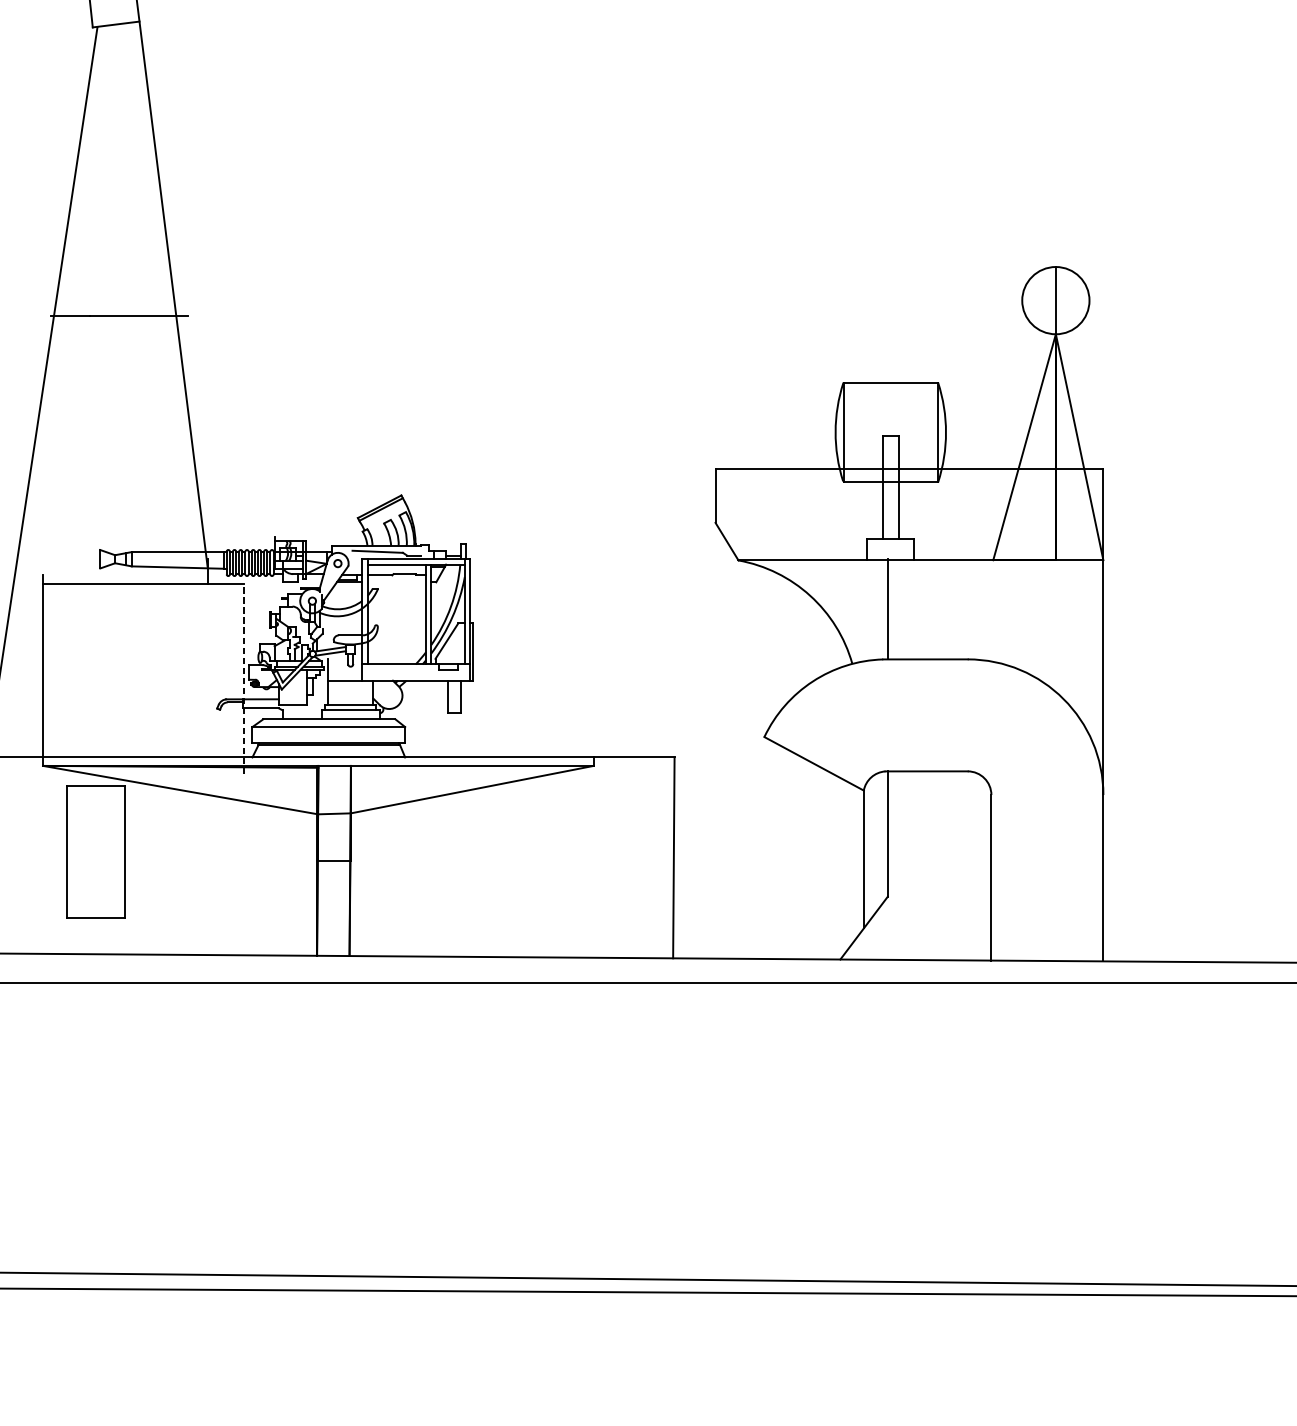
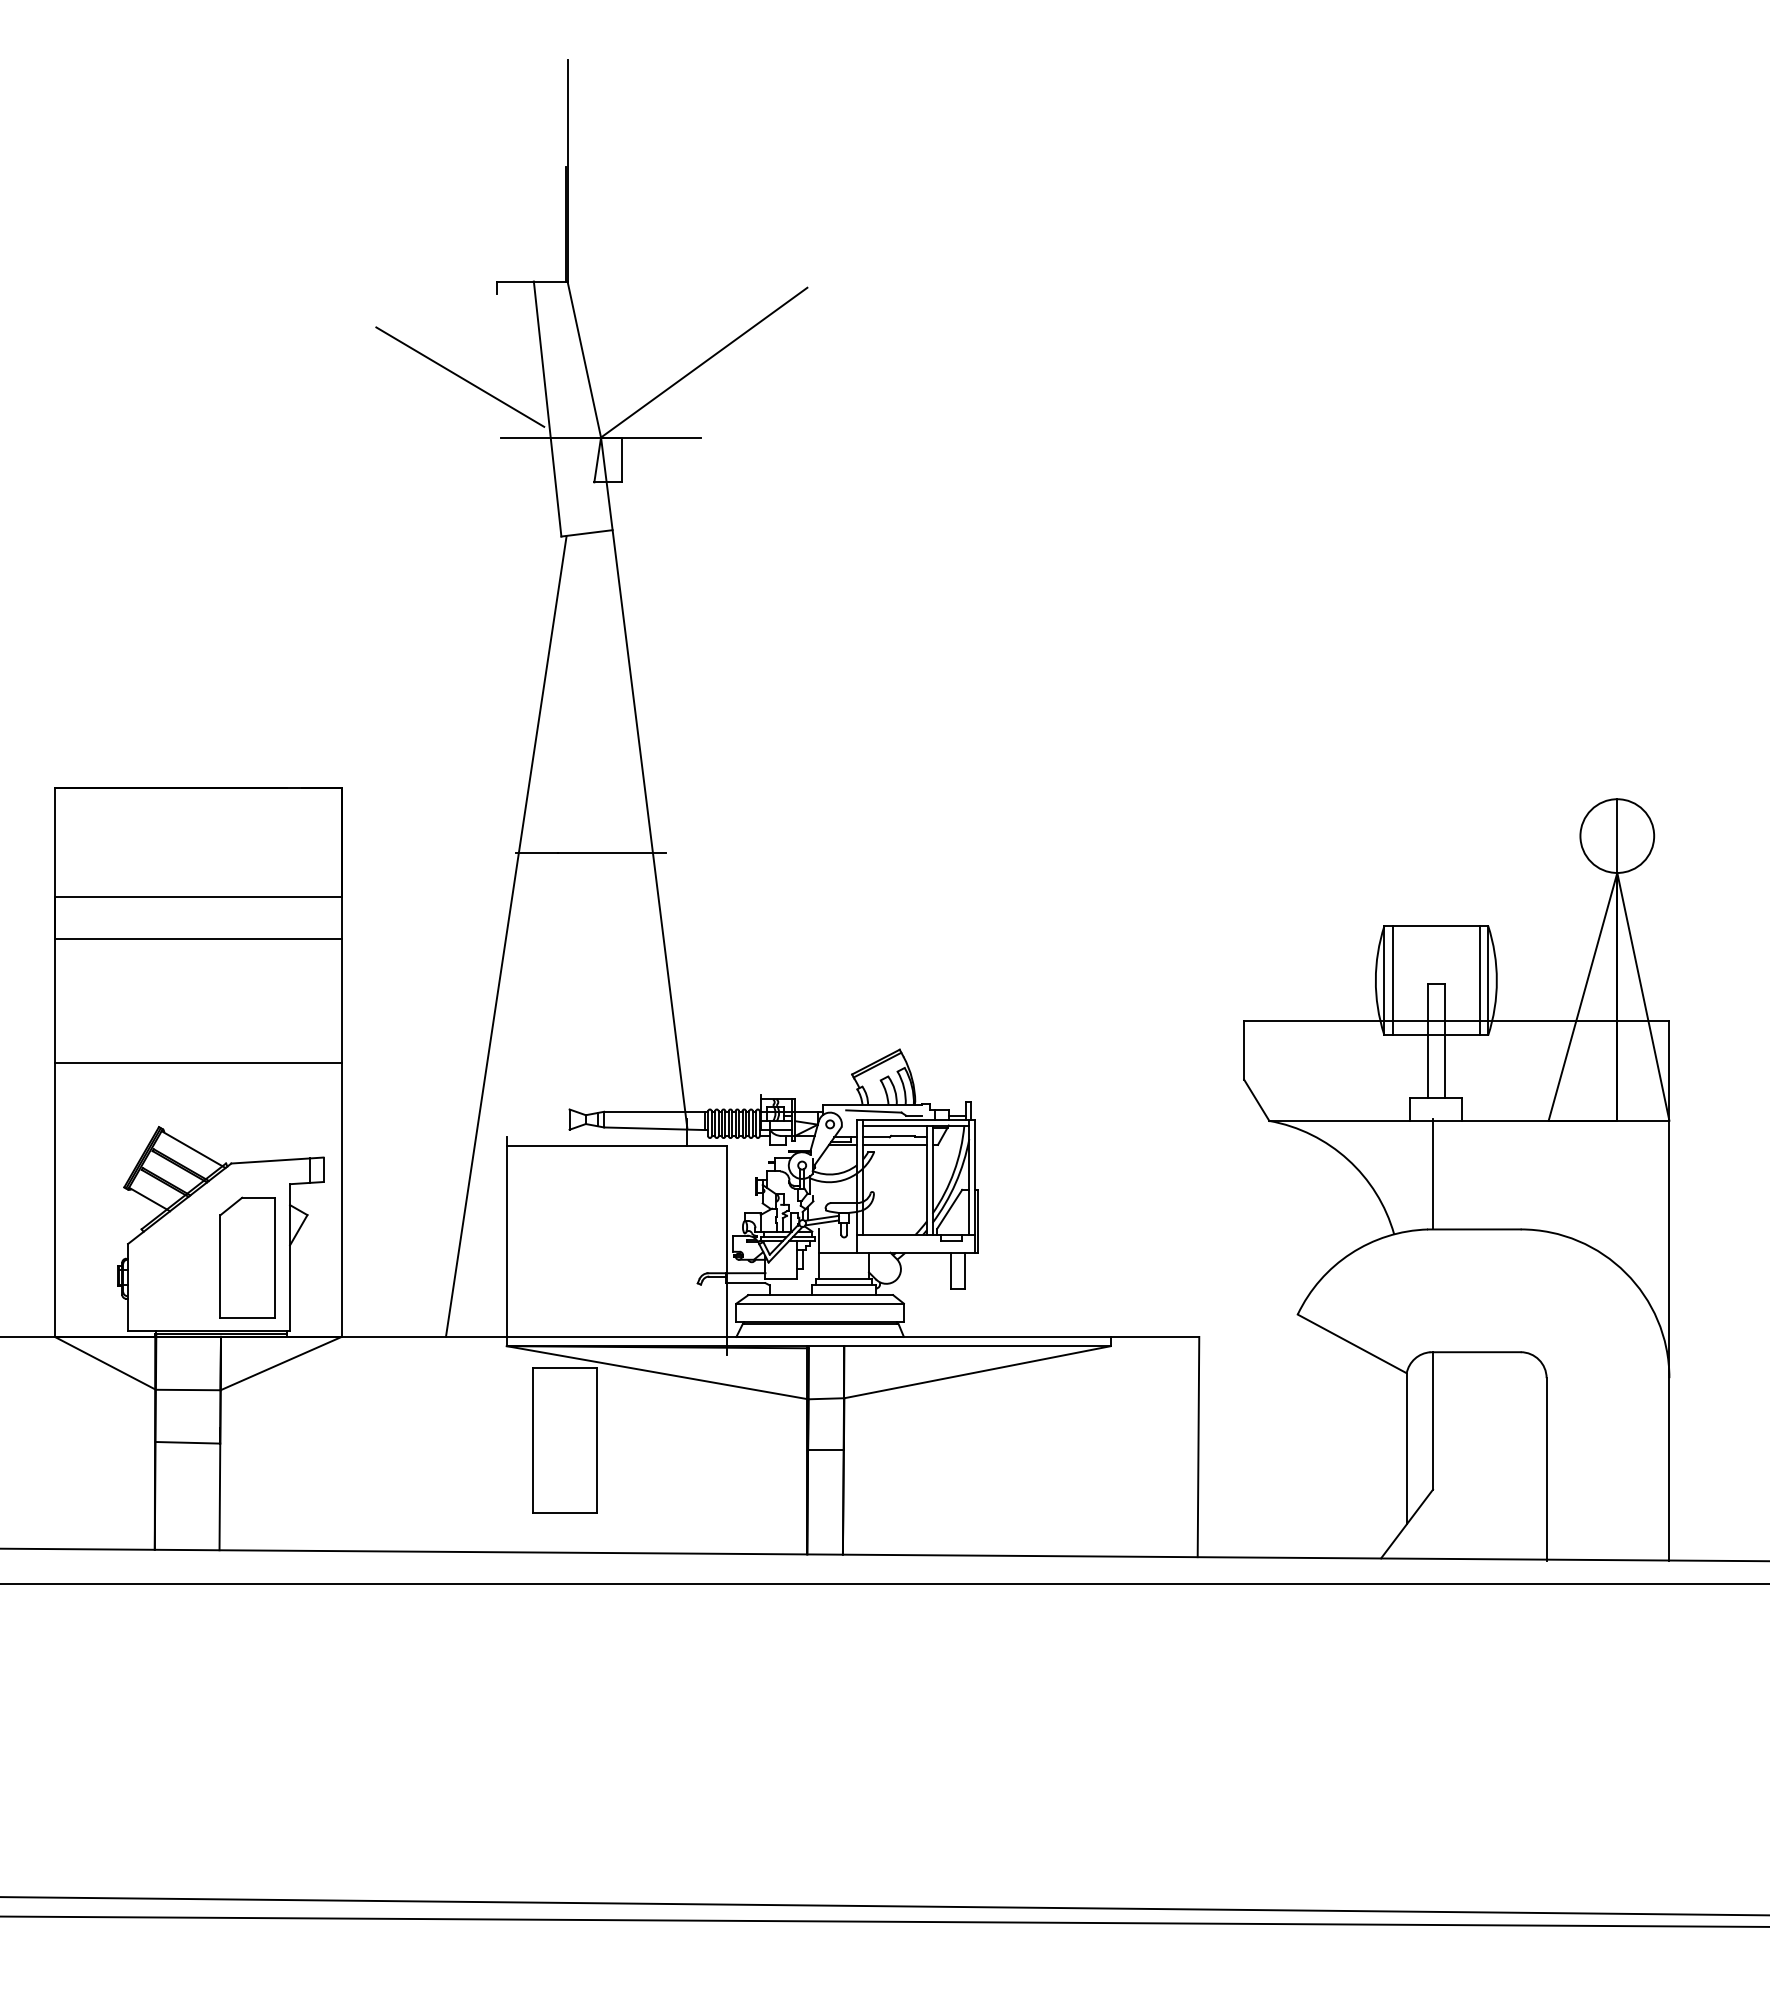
line: (851, 432) -> (1393, 980), added
line: (930, 432) -> (1479, 980), added
line: (396, 581) -> (894, 1144), added
line: (243, 678) -> (726, 1250), dashed -> solid

